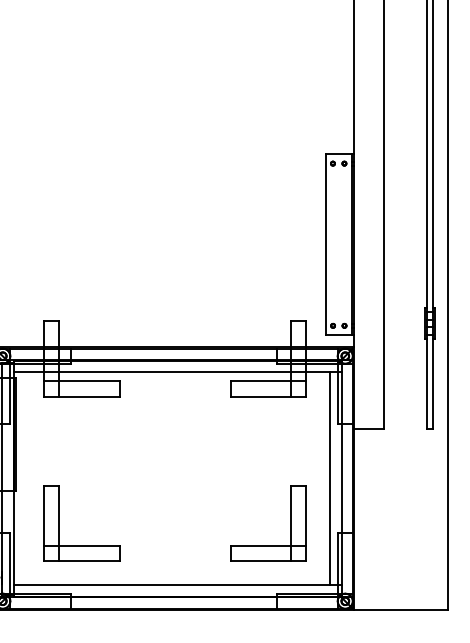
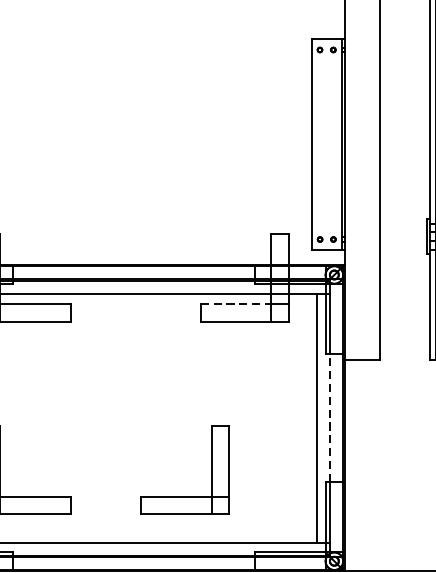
line: (261, 381) -> (236, 304), solid -> dashed
line: (341, 478) -> (329, 417), solid -> dashed
part: (290, 523) -> (210, 470), moved

